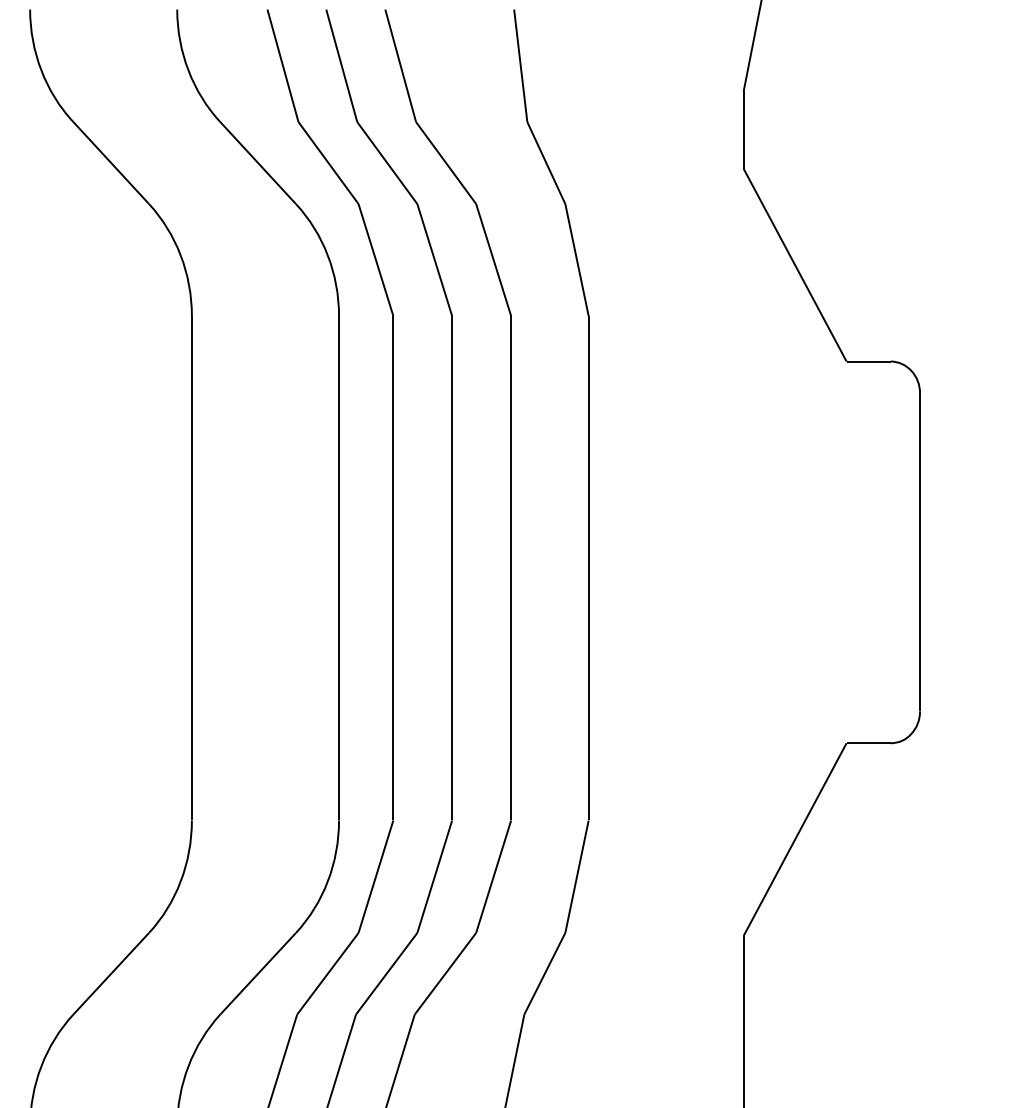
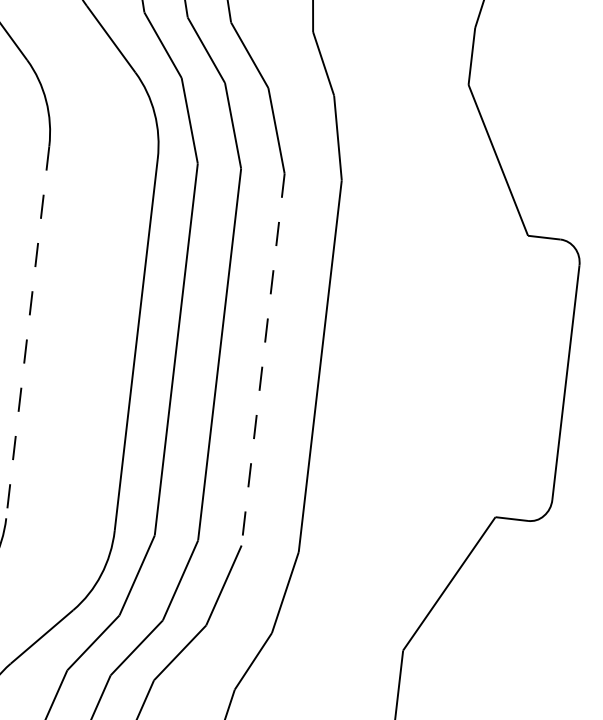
line: (191, 568) -> (27, 332), solid -> dashed
line: (511, 568) -> (263, 359), solid -> dashed

